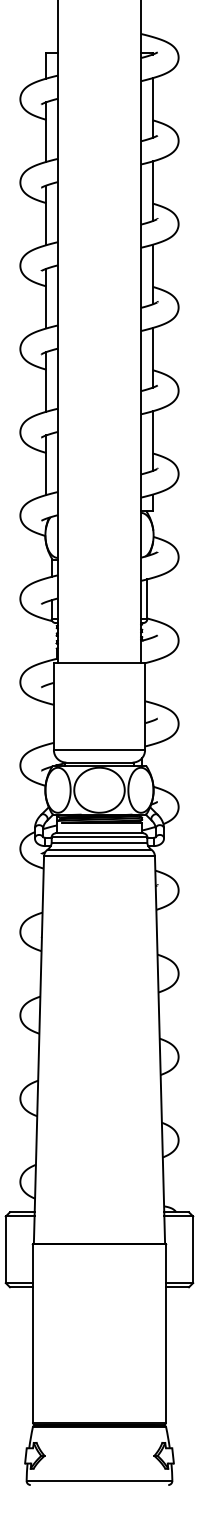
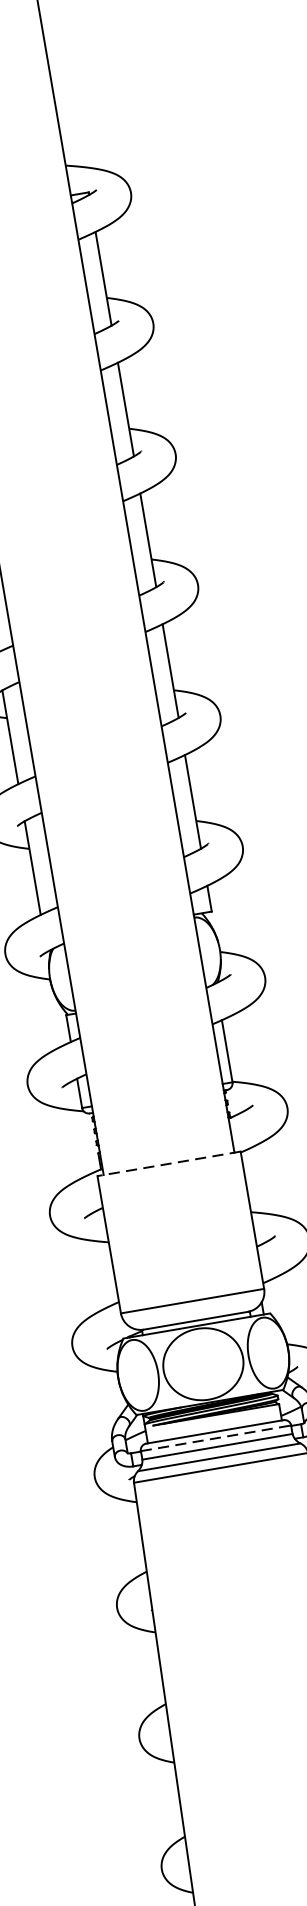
line: (99, 662) -> (169, 1163), solid -> dashed
line: (99, 837) -> (216, 1438), solid -> dashed

